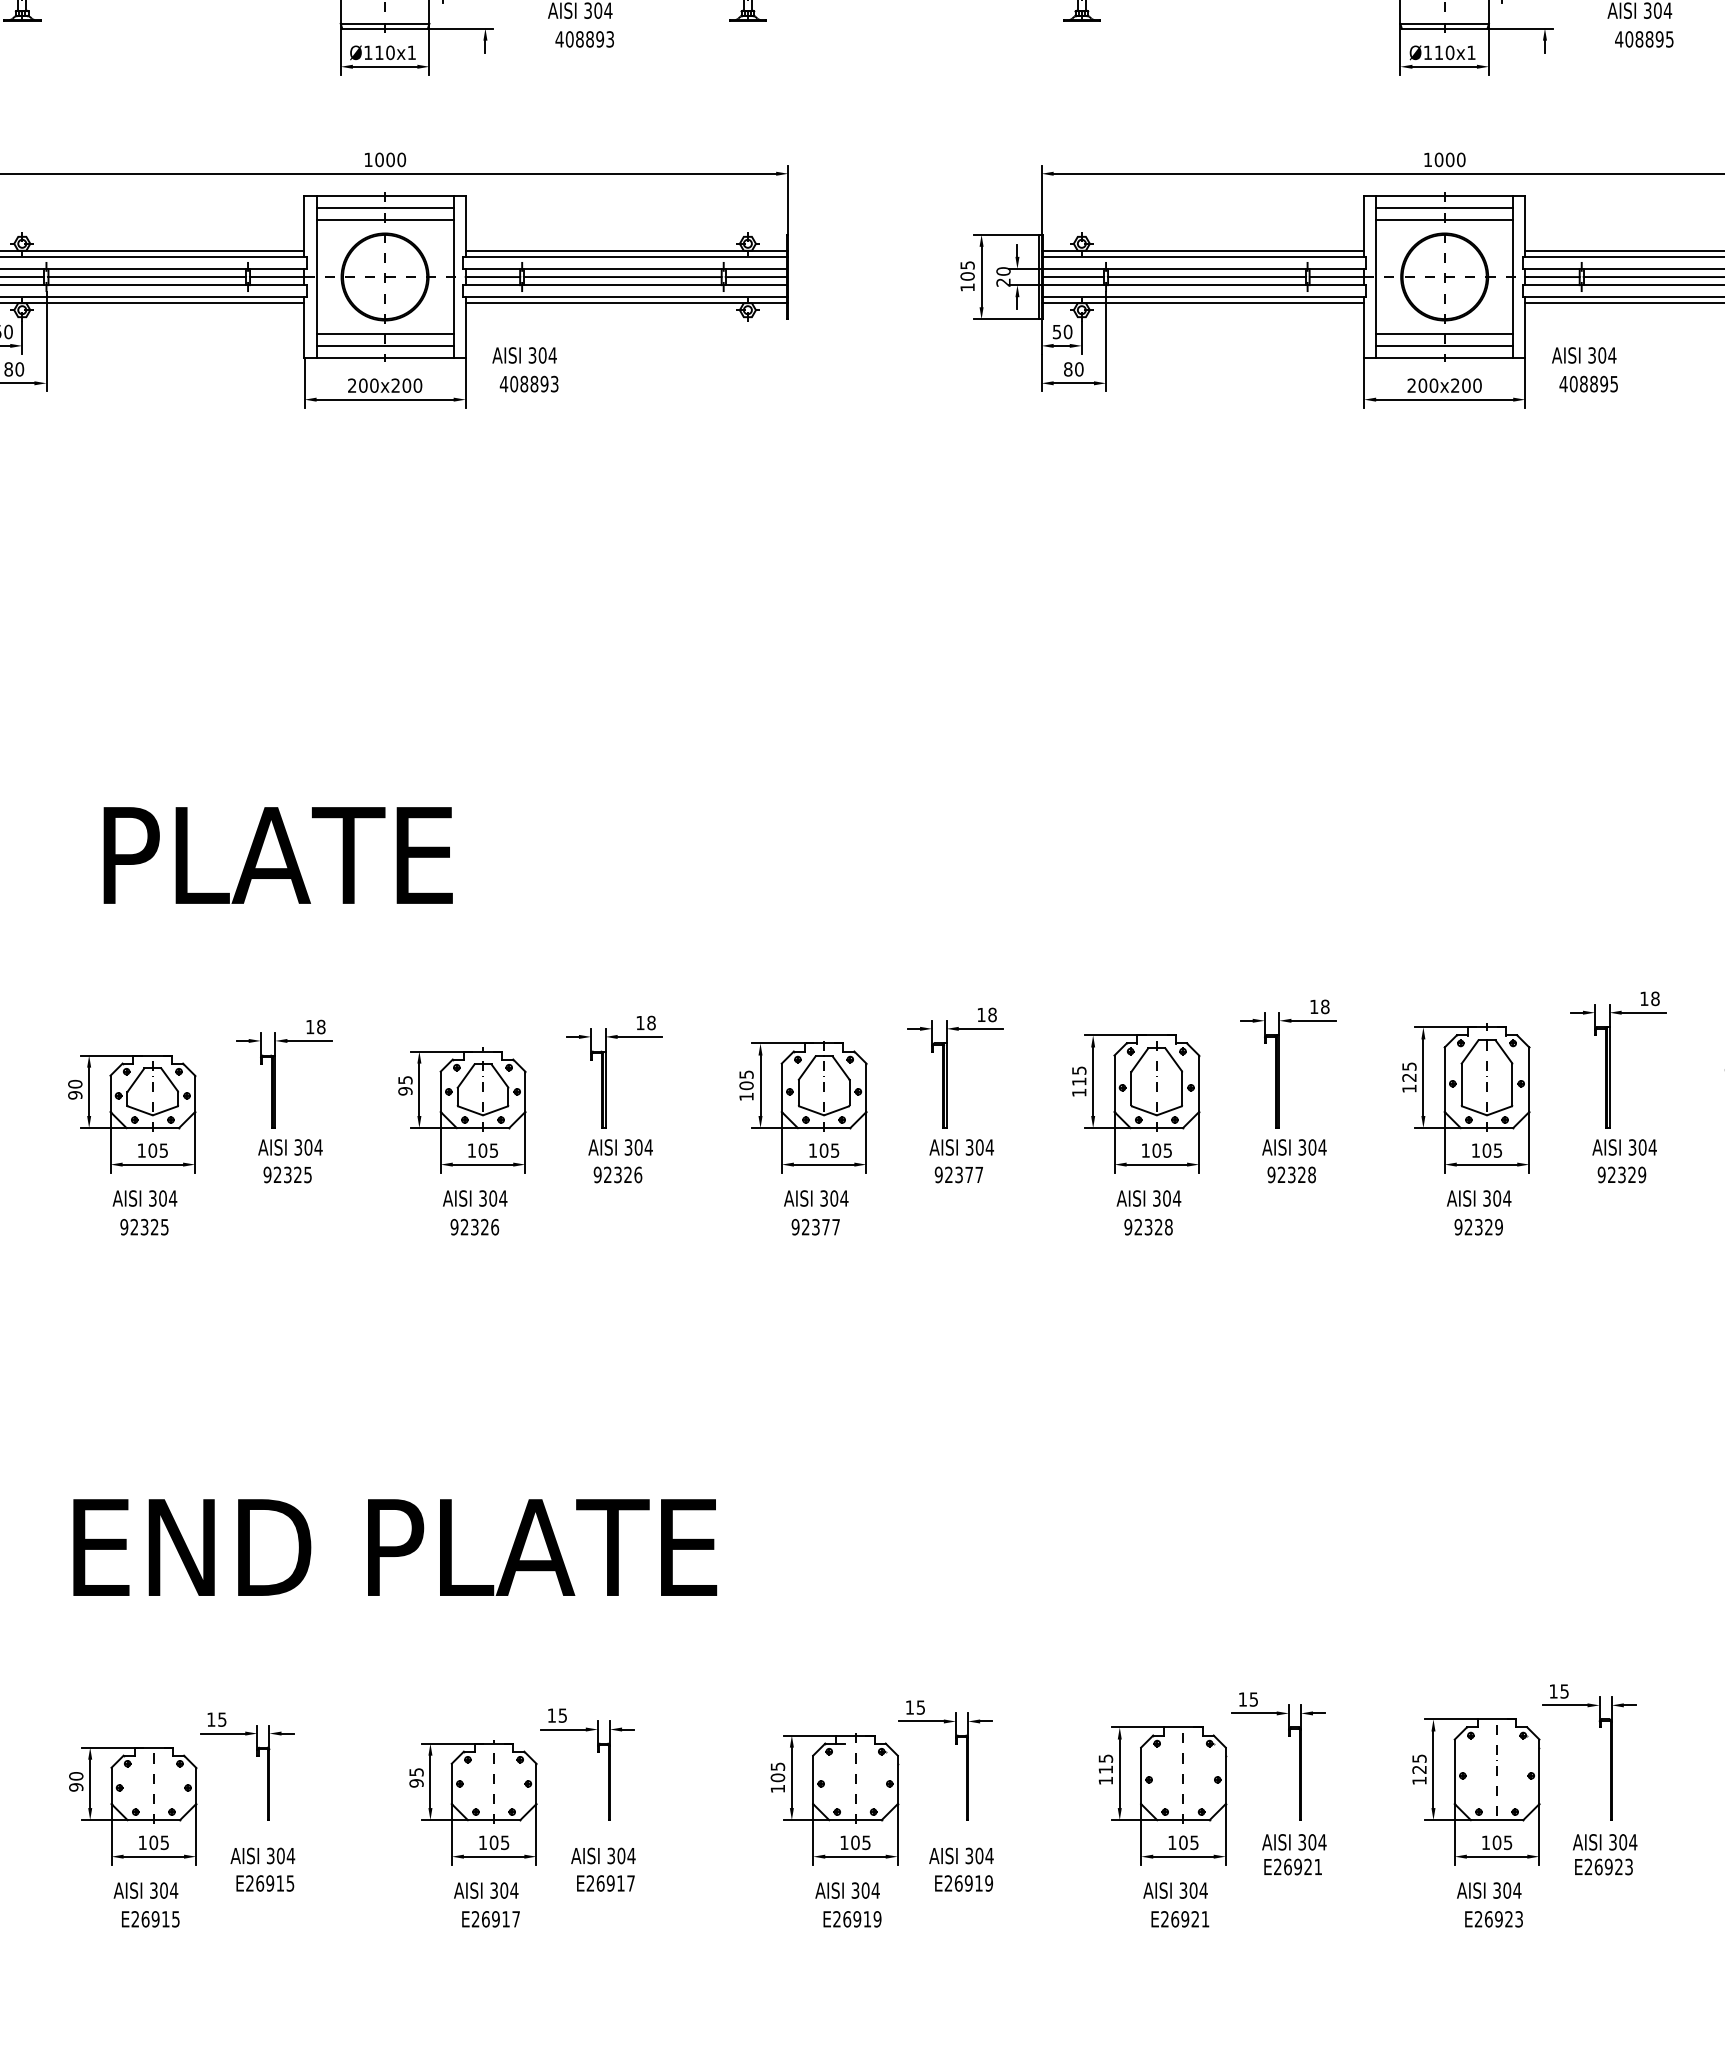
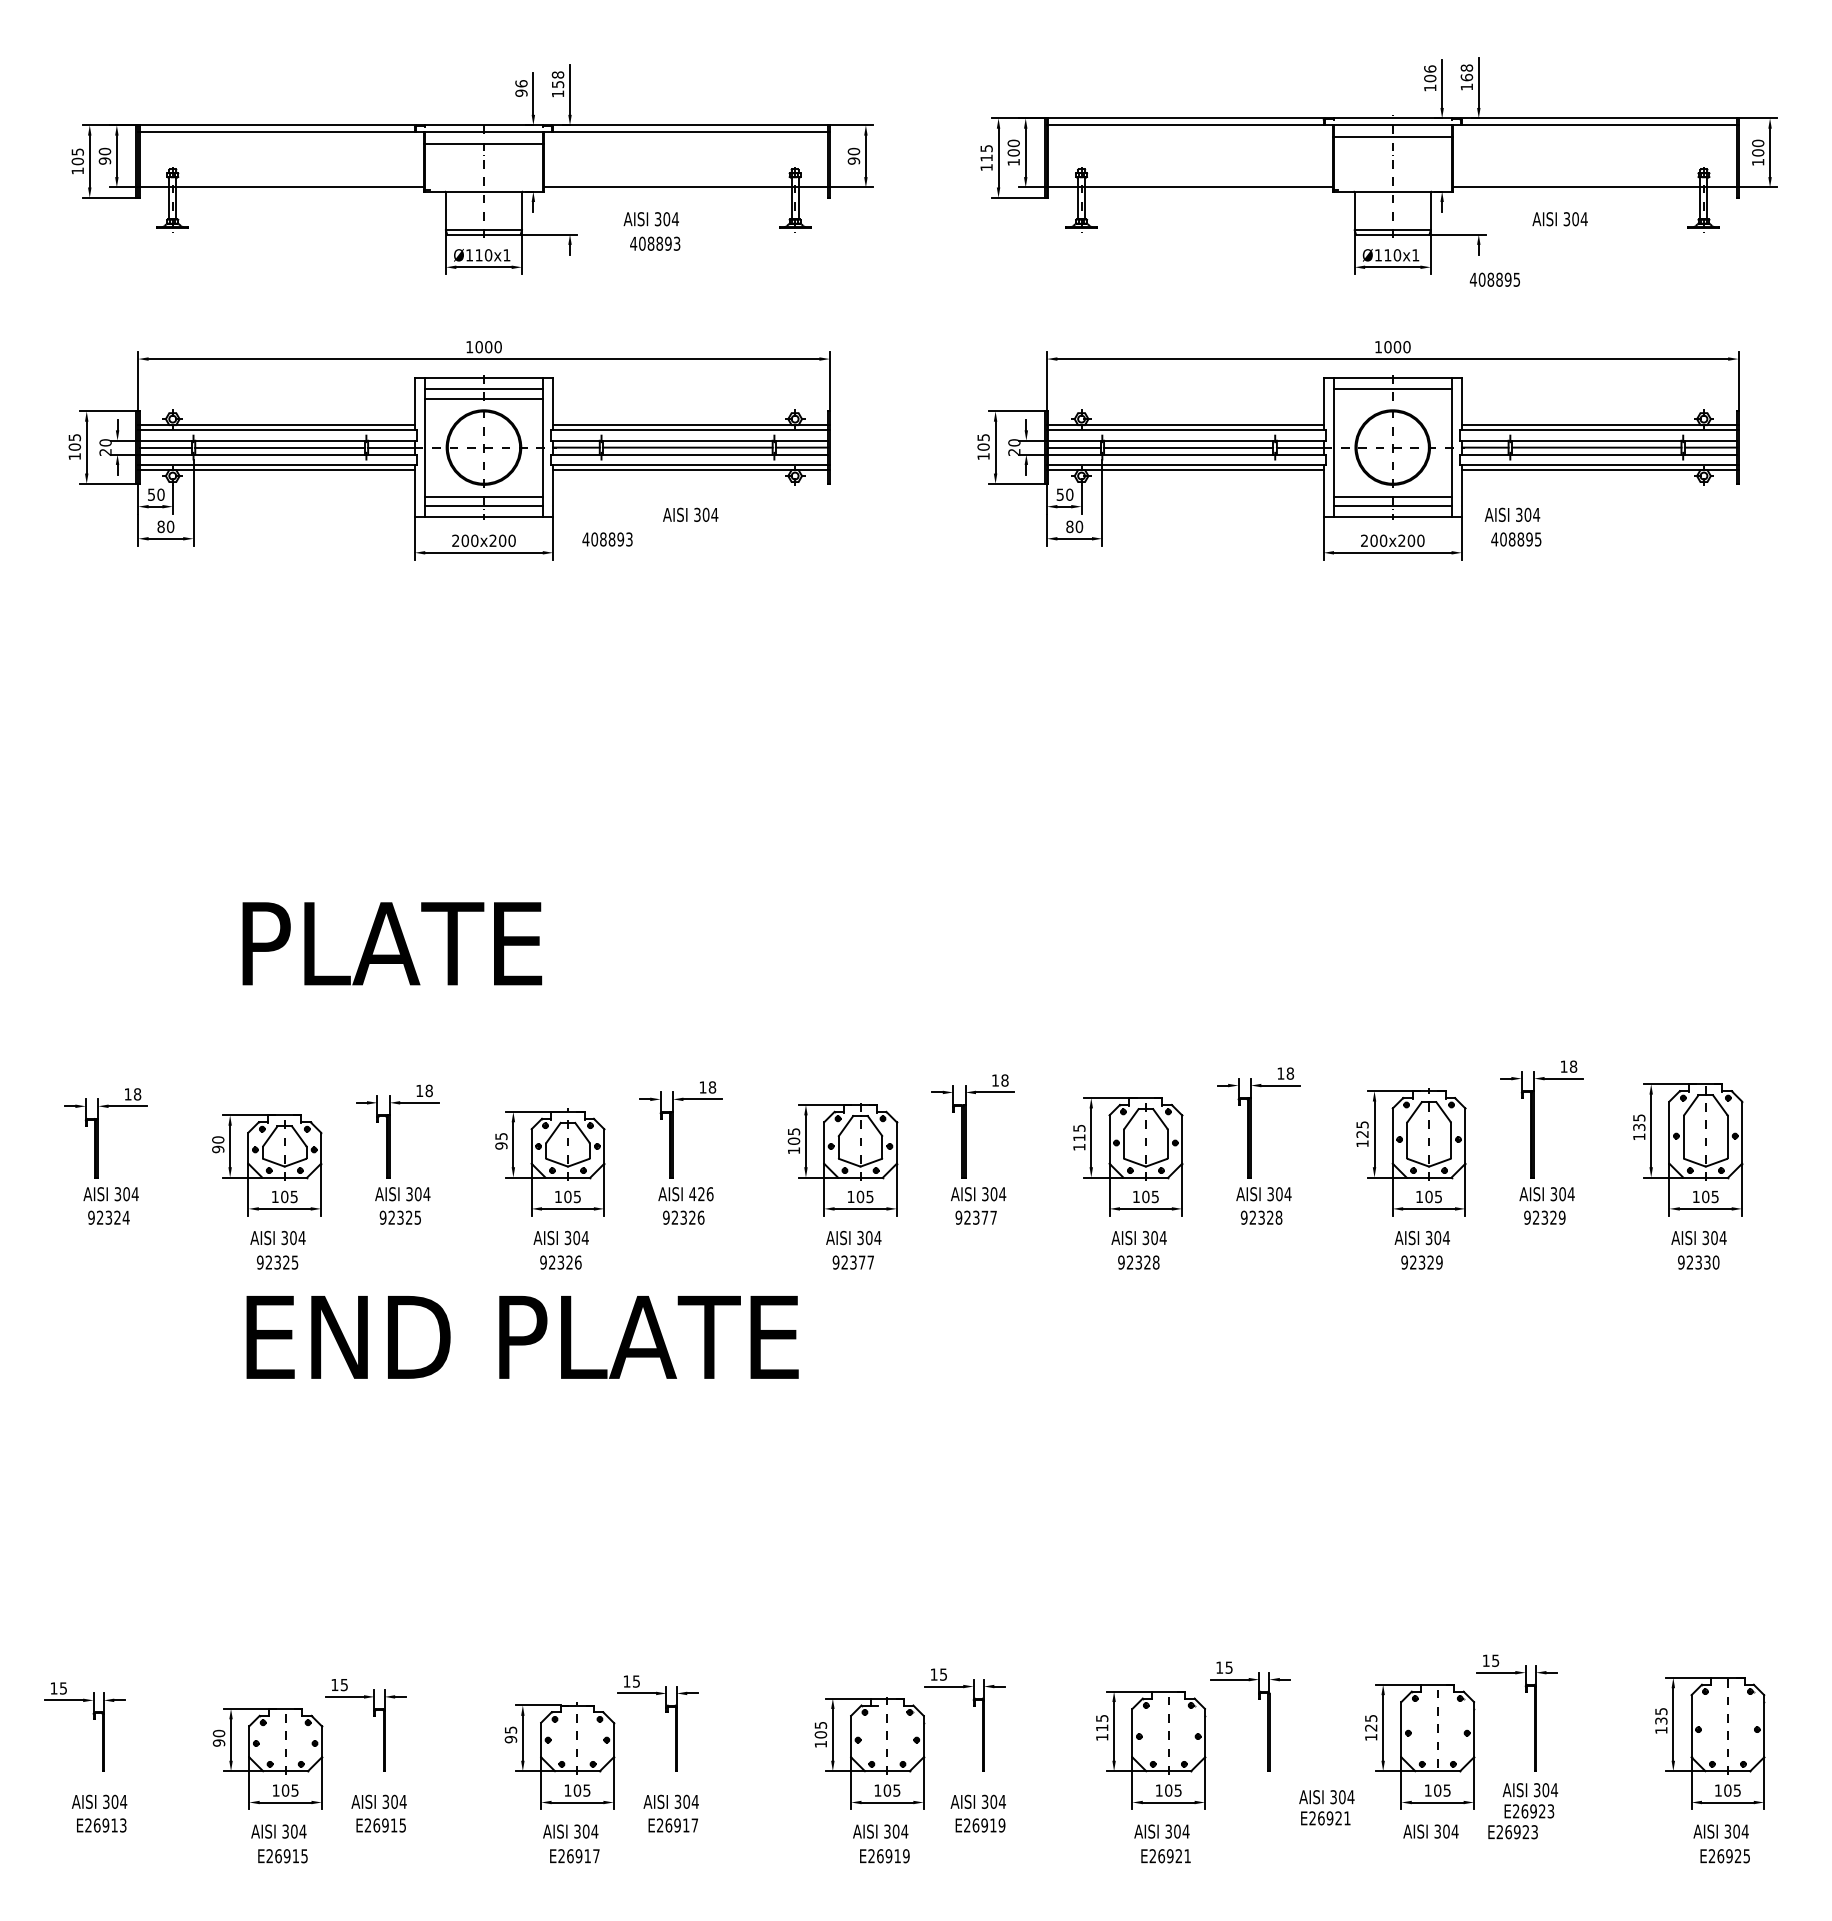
text: (1643, 39) -> (1494, 279), moved
line: (1444, 219) -> (1392, 398), removed
text: (524, 355) -> (690, 514), moved
text: (638, 1147) -> (701, 1194), 304 -> 426
text: (395, 1547) -> (522, 1337), moved
text: (1293, 1854) -> (1326, 1807), moved
text: (1493, 1919) -> (1512, 1832), moved

